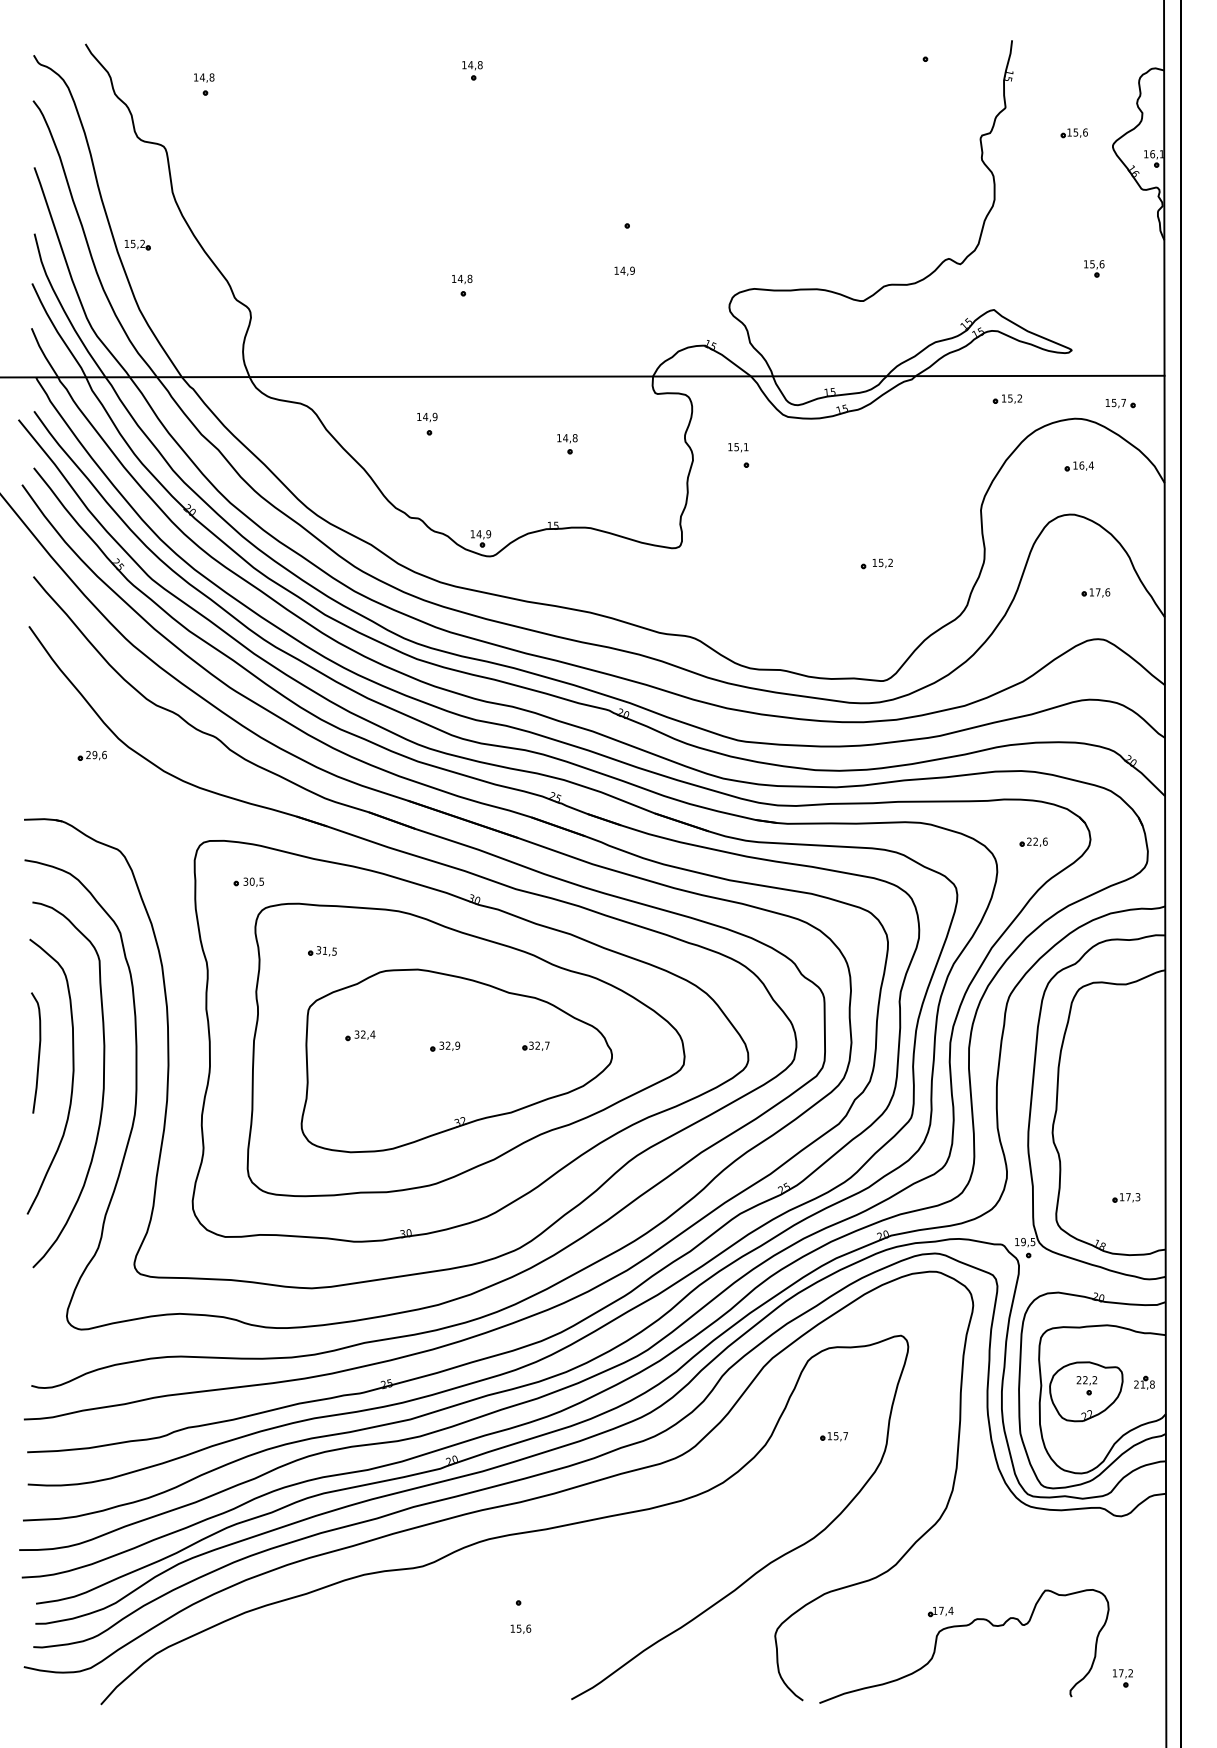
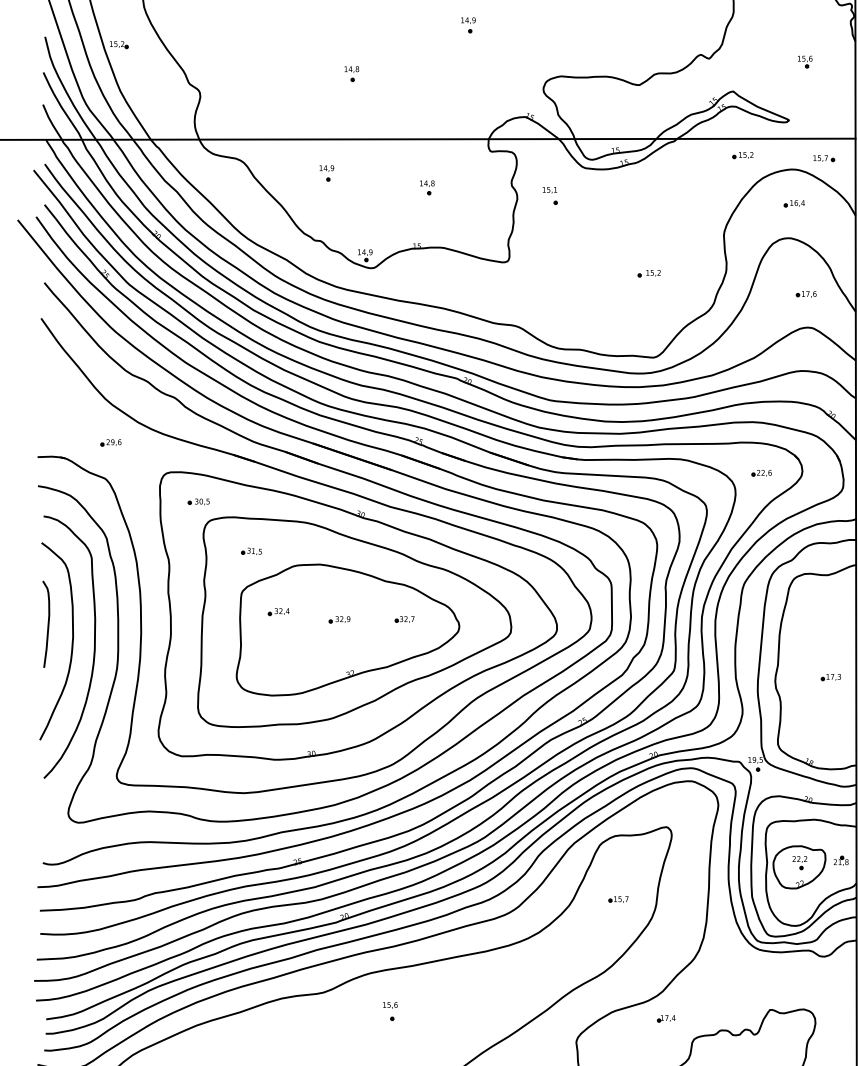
text: (624, 270) -> (468, 20), moved
part: (91, 755) -> (110, 442), moved
part: (1126, 1197) -> (831, 677), moved
part: (940, 1611) -> (666, 1018), moved
text: (520, 1628) -> (390, 1004), moved

